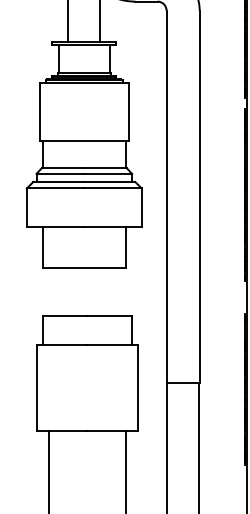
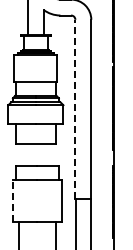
line: (166, 197) -> (75, 109), solid -> dashed
line: (35, 386) -> (12, 200), solid -> dashed

